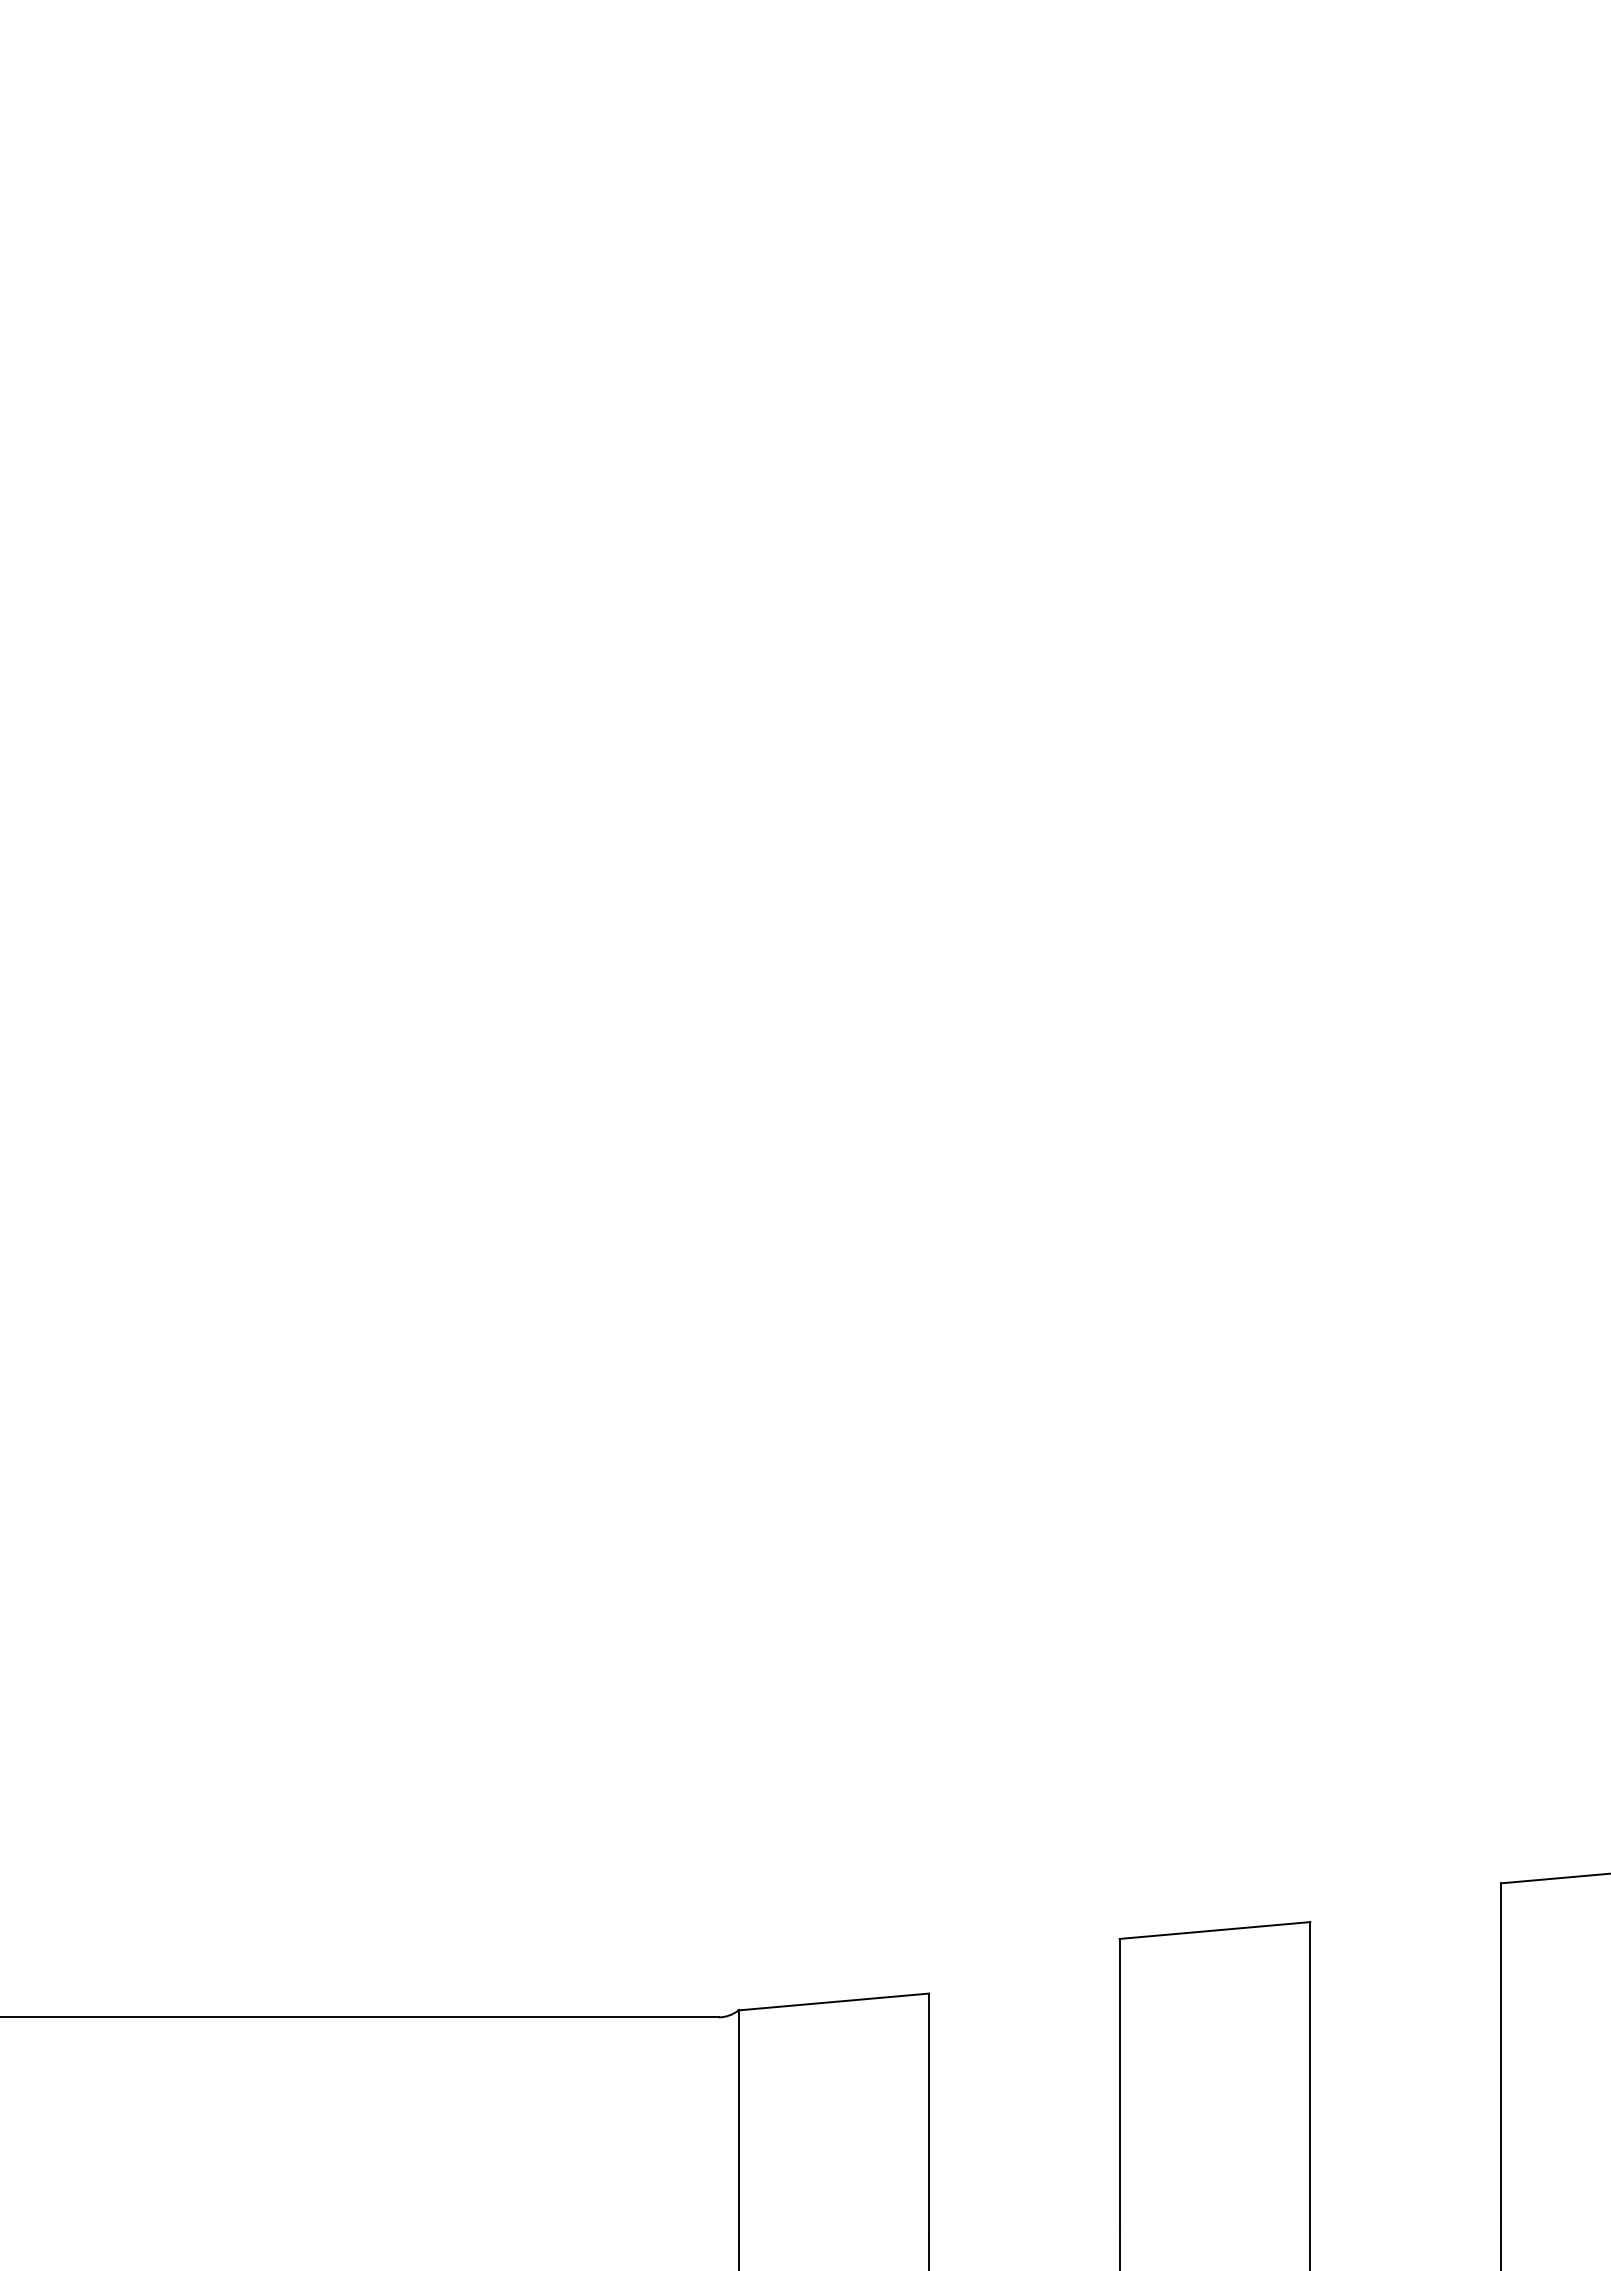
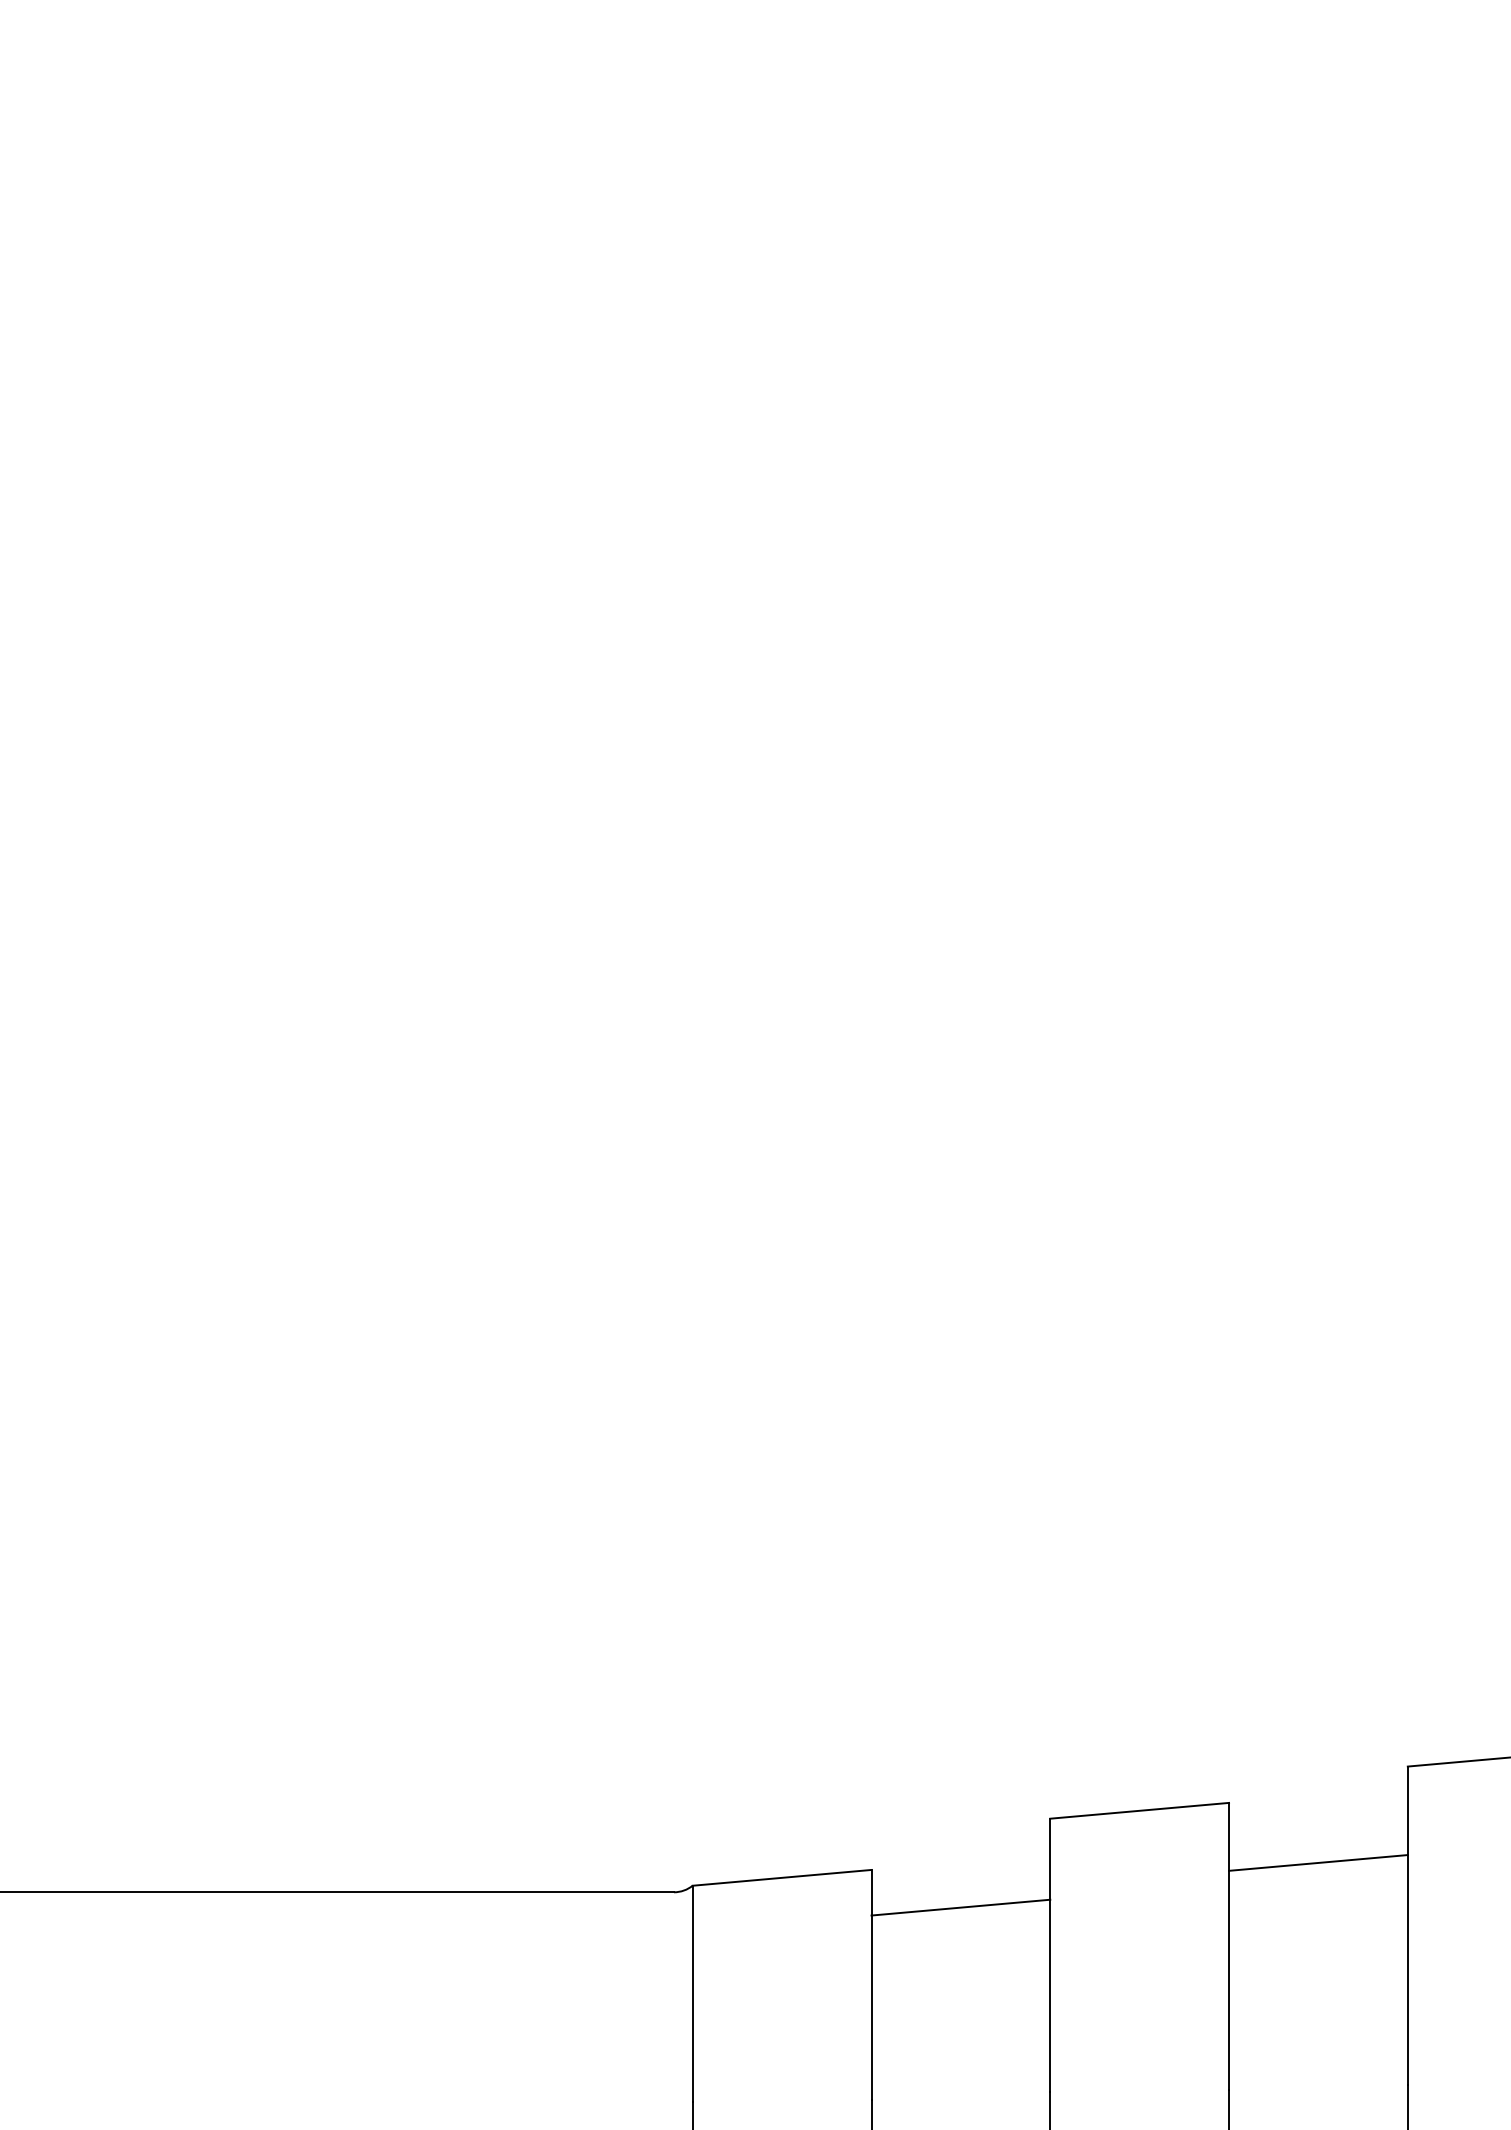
line: (1405, 1985) -> (1318, 1862), added
line: (1024, 2033) -> (960, 1907), added

